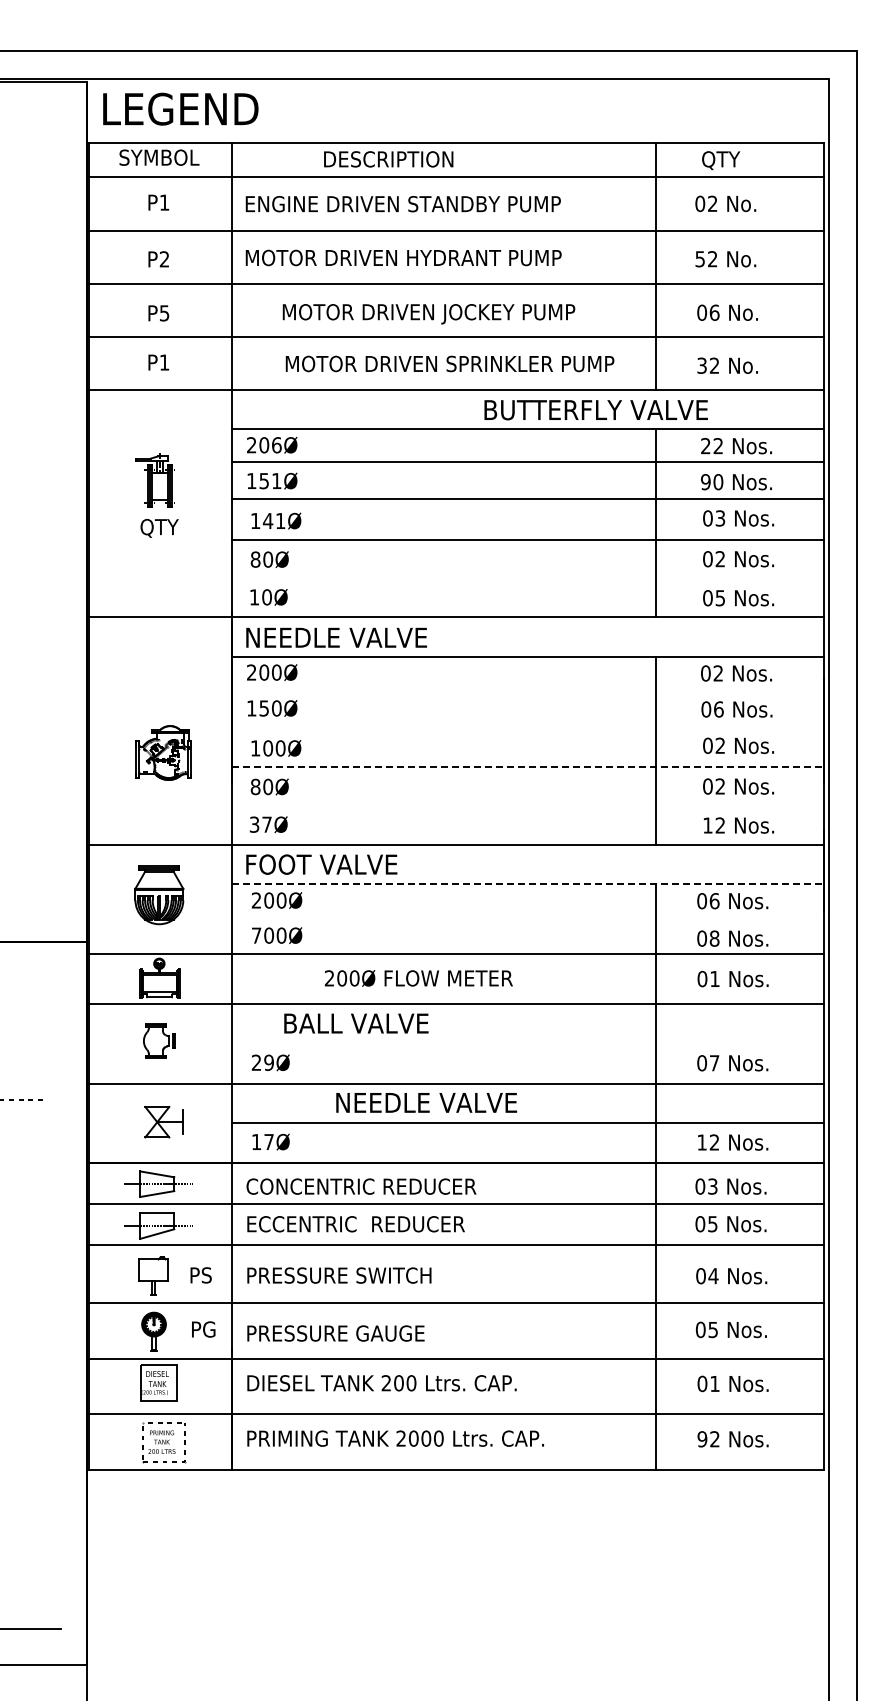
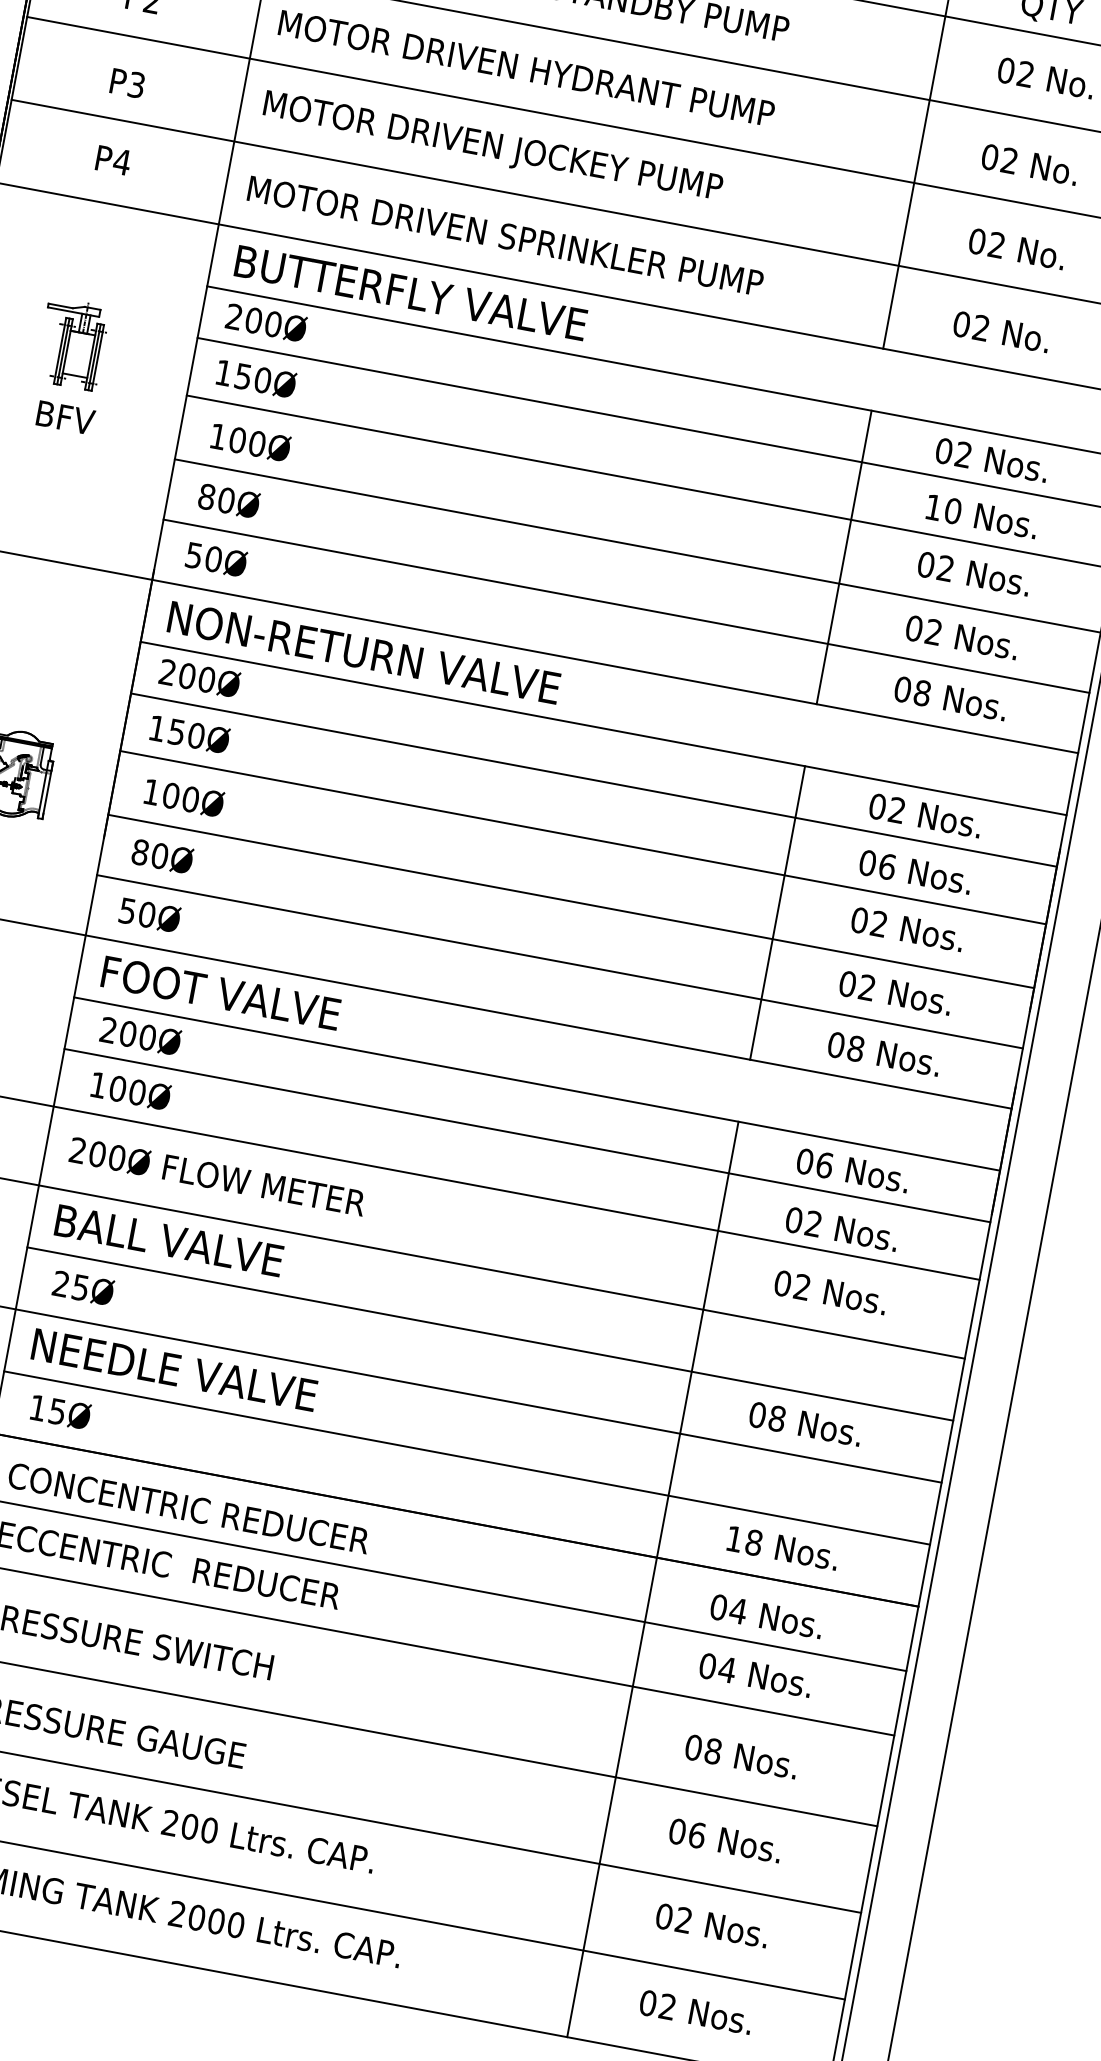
text: (700, 259) -> (990, 157), 52 -> 02
text: (164, 312) -> (136, 83), P5 -> P3
text: (714, 312) -> (996, 244), 06 -> 02
text: (428, 314) -> (491, 148), moved
text: (164, 362) -> (122, 161), P1 -> P4
text: (449, 363) -> (504, 235), moved
text: (702, 365) -> (962, 324), 32 -> 02
text: (595, 410) -> (409, 293), moved
text: (276, 445) -> (272, 324), 206Ø -> 200Ø
text: (705, 446) -> (943, 451), 22 -> 02
text: (276, 480) -> (262, 379), 151Ø -> 150Ø
text: (705, 482) -> (932, 507), 90 -> 10
text: (720, 518) -> (945, 568), 03 -> 02
text: (274, 520) -> (247, 441), 141Ø -> 100Ø
text: (159, 528) -> (65, 420), QTY -> BFV
line: (527, 578) -> (626, 605), added
text: (254, 597) -> (194, 555), 10Ø -> 50Ø
text: (720, 598) -> (922, 693), 05 -> 08
text: (379, 637) -> (377, 654), NEEDLE VALVE -> NON-RETURN VALVE
line: (527, 689) -> (593, 779), added
line: (527, 726) -> (583, 837), added
line: (528, 767) -> (572, 901), dashed -> solid
line: (527, 806) -> (559, 962), added
text: (260, 824) -> (136, 912), 37Ø -> 50Ø
text: (714, 825) -> (846, 1046), 12 -> 08
line: (528, 884) -> (538, 1084), dashed -> solid
line: (527, 917) -> (527, 1136), added
text: (256, 935) -> (98, 1084), 700Ø -> 100Ø
text: (714, 938) -> (813, 1223), 08 -> 02
text: (418, 978) -> (217, 1176), moved
text: (714, 978) -> (801, 1286), 01 -> 02
text: (356, 1023) -> (169, 1240), moved
line: (527, 1044) -> (490, 1334), added
text: (268, 1062) -> (79, 1287), 29Ø -> 25Ø
text: (714, 1063) -> (776, 1419), 07 -> 08
text: (426, 1102) -> (174, 1369), moved
text: (268, 1142) -> (56, 1412), 17Ø -> 15Ø
text: (714, 1142) -> (753, 1542), 12 -> 18
text: (712, 1186) -> (737, 1610), 03 -> 04
text: (712, 1224) -> (726, 1670), 05 -> 04
text: (713, 1276) -> (713, 1751), 04 -> 08
text: (713, 1329) -> (697, 1834), 05 -> 06
text: (714, 1383) -> (683, 1919), 01 -> 02
text: (702, 1439) -> (648, 2003), 92 -> 02

